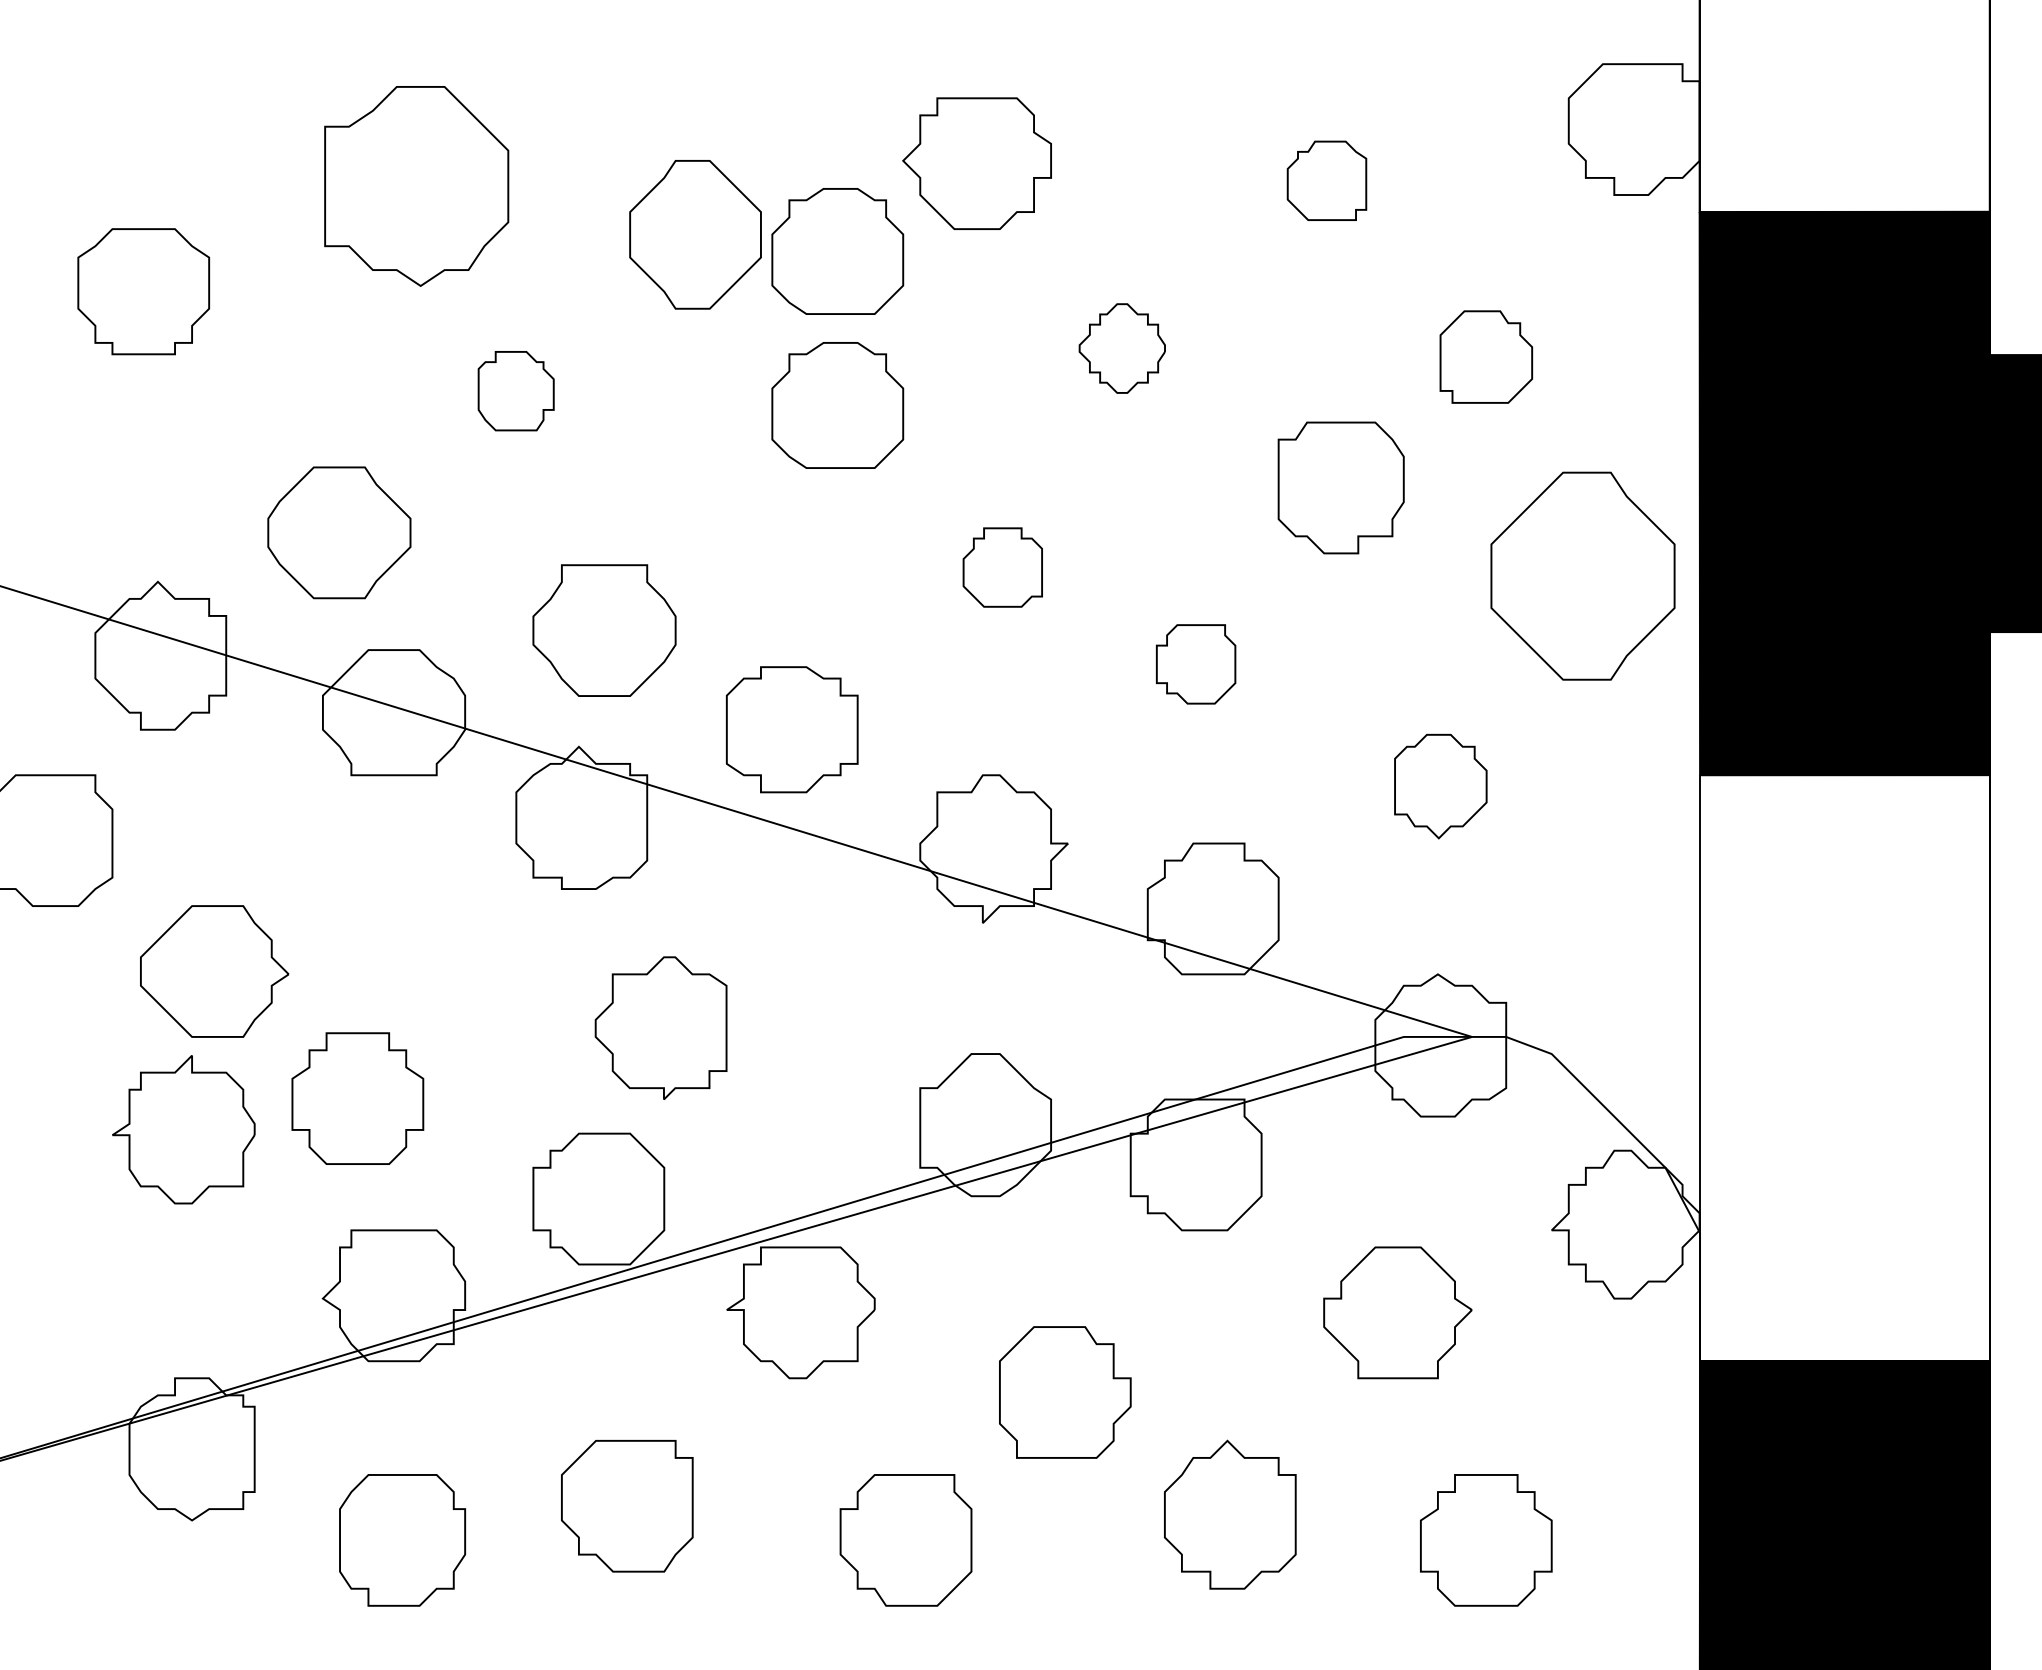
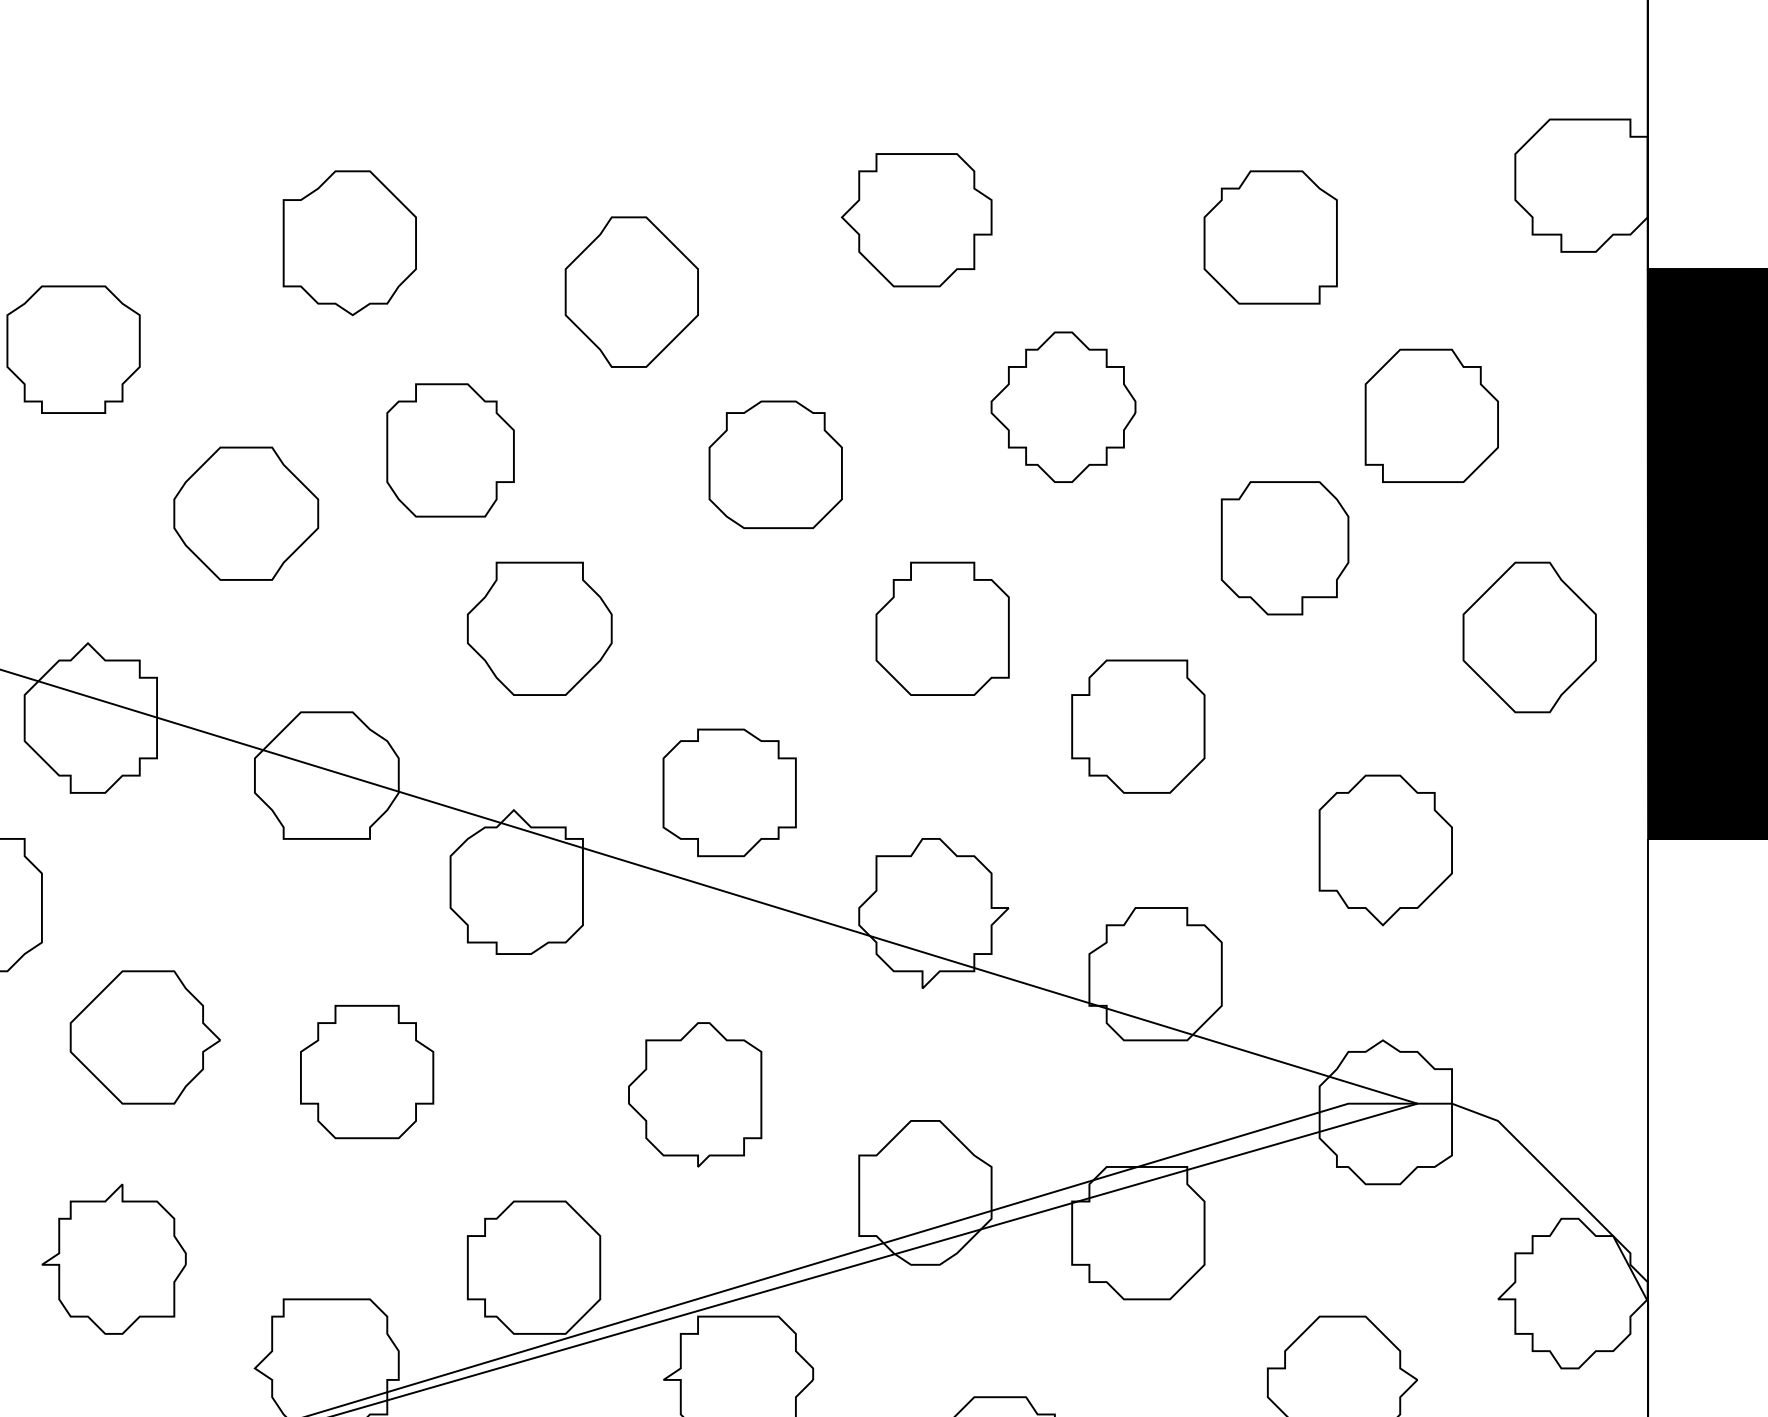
part: (1326, 180) -> (1270, 237), size x1.67
part: (416, 186) -> (349, 243), size x0.71
part: (837, 251) -> (775, 309), removed
part: (1122, 348) -> (1063, 407), size x1.67
part: (1486, 356) -> (1432, 415), size x1.43
part: (515, 390) -> (449, 449), size x1.67
part: (339, 532) -> (246, 513), moved
part: (1002, 567) -> (942, 628), size x1.67
part: (1582, 575) -> (1529, 636), size x0.71
part: (604, 630) -> (539, 628), moved
part: (1195, 664) -> (1137, 726), size x1.67
part: (1440, 786) -> (1385, 850), size x1.43
part: (660, 1027) -> (694, 1094), moved
part: (357, 1098) -> (366, 1071), moved
part: (183, 1129) -> (113, 1259), moved

